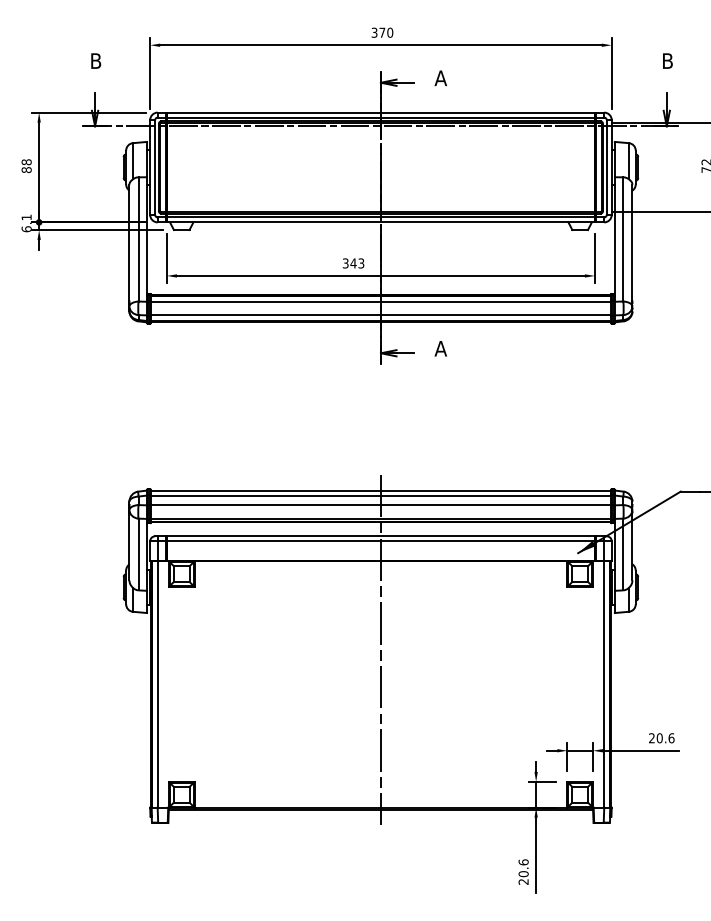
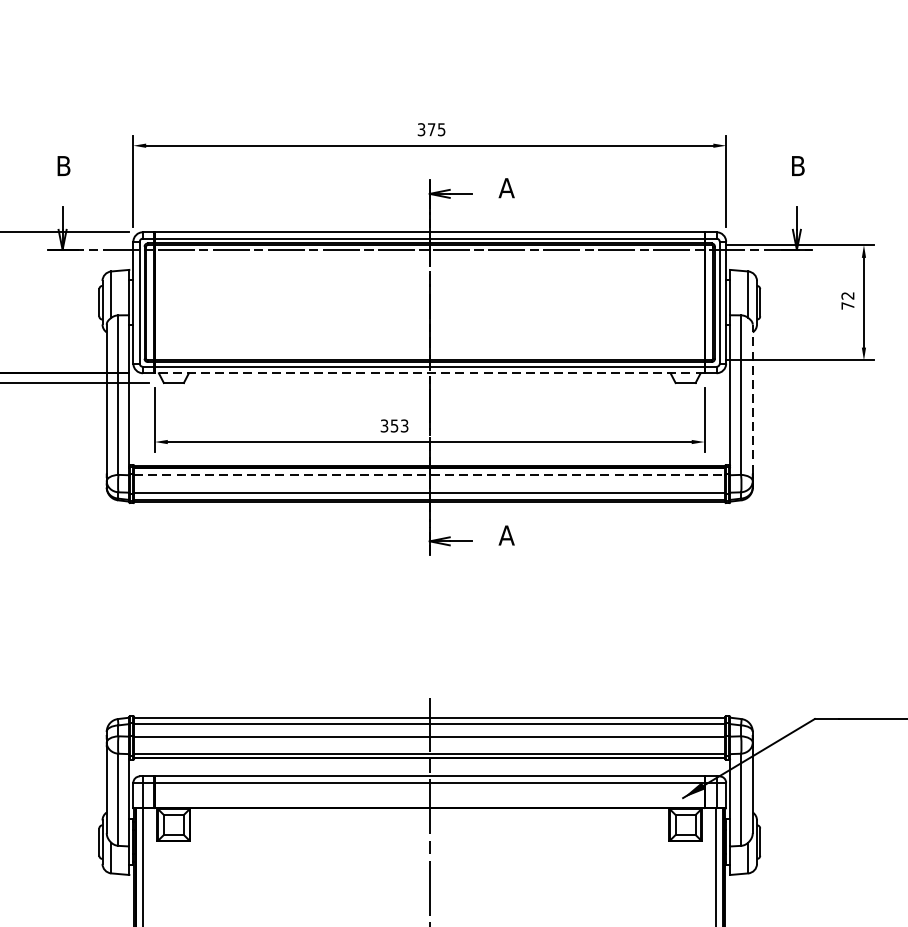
text: (390, 32) -> (442, 129), 370 -> 375
line: (380, 222) -> (429, 373), solid -> dashed
line: (632, 242) -> (752, 399), solid -> dashed
text: (353, 263) -> (394, 426), 343 -> 353
line: (381, 301) -> (430, 474), solid -> dashed

